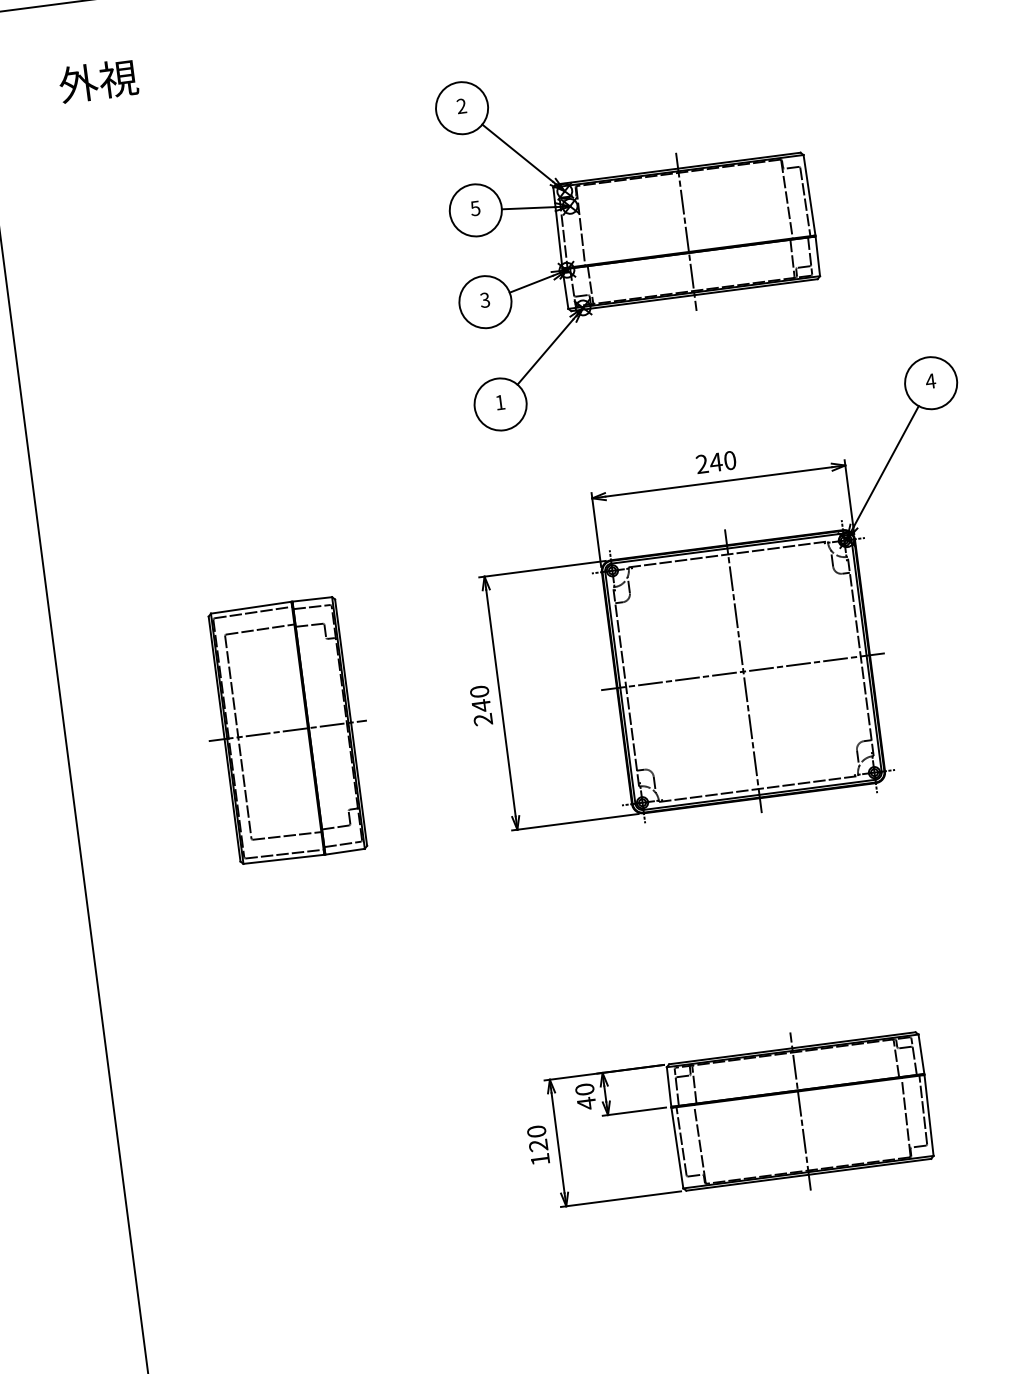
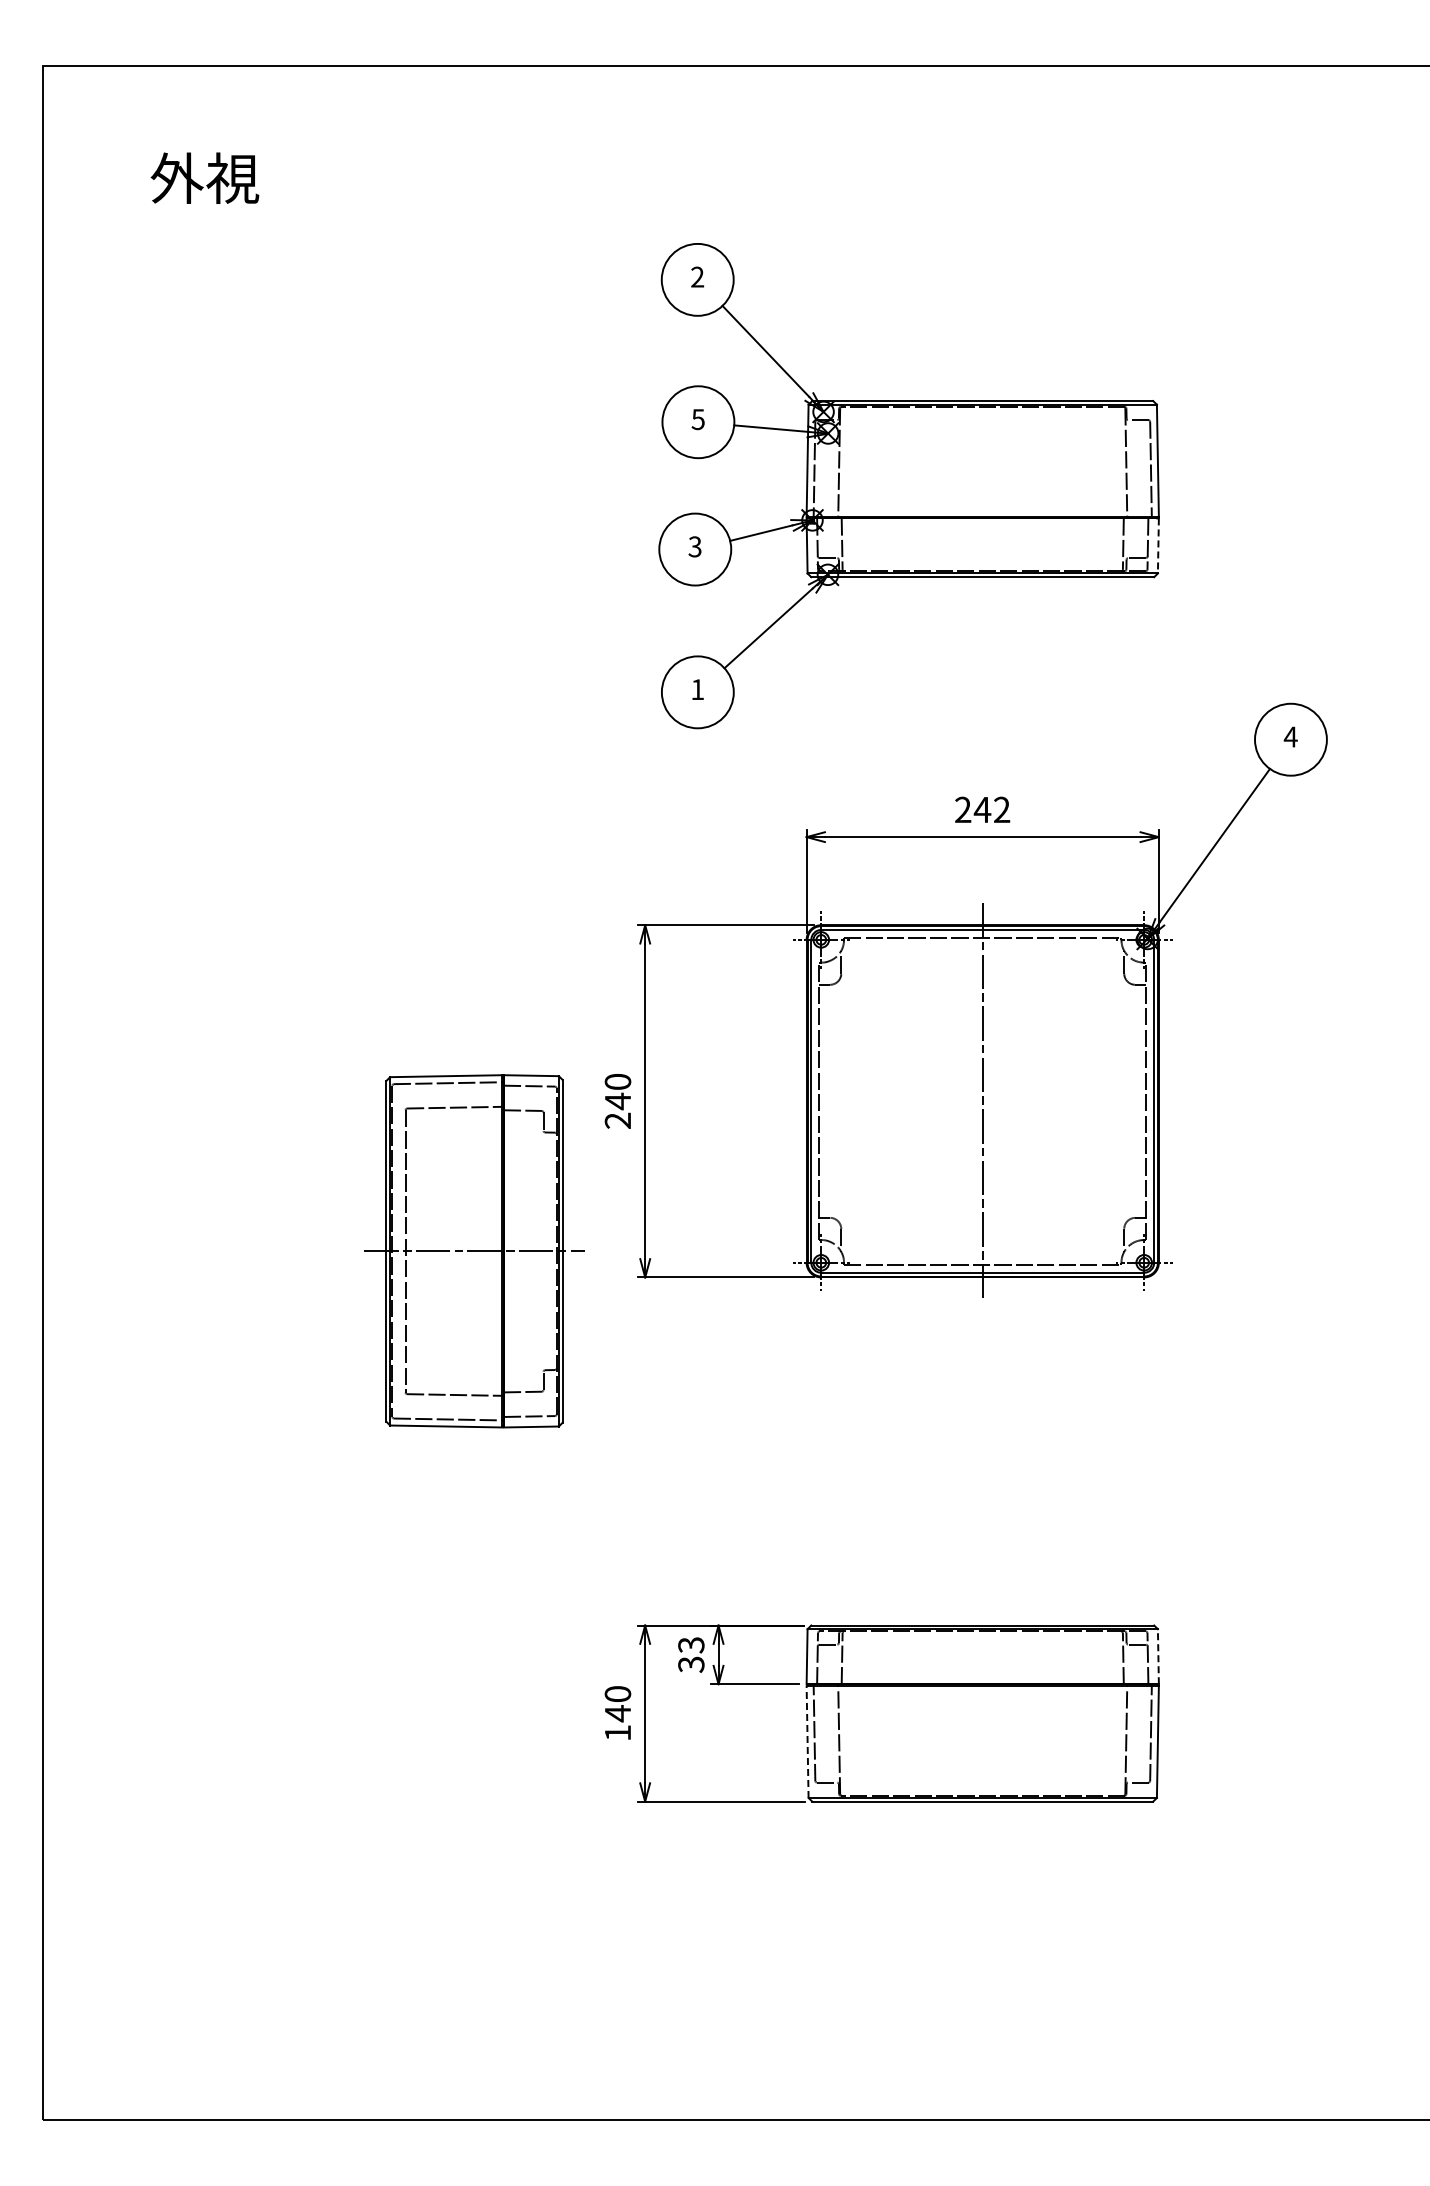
line: (686, 232) -> (982, 489), removed
line: (817, 256) -> (1158, 545), solid -> dashed
text: (730, 460) -> (1002, 809), 240 -> 242
line: (743, 671) -> (982, 1101), removed
part: (287, 731) -> (474, 1251), moved
line: (921, 1054) -> (1158, 1656), solid -> dashed
text: (585, 1096) -> (691, 1655), 40 -> 33
line: (800, 1111) -> (982, 1713), removed
text: (538, 1145) -> (617, 1713), 120 -> 140
line: (677, 1147) -> (807, 1741), solid -> dashed

